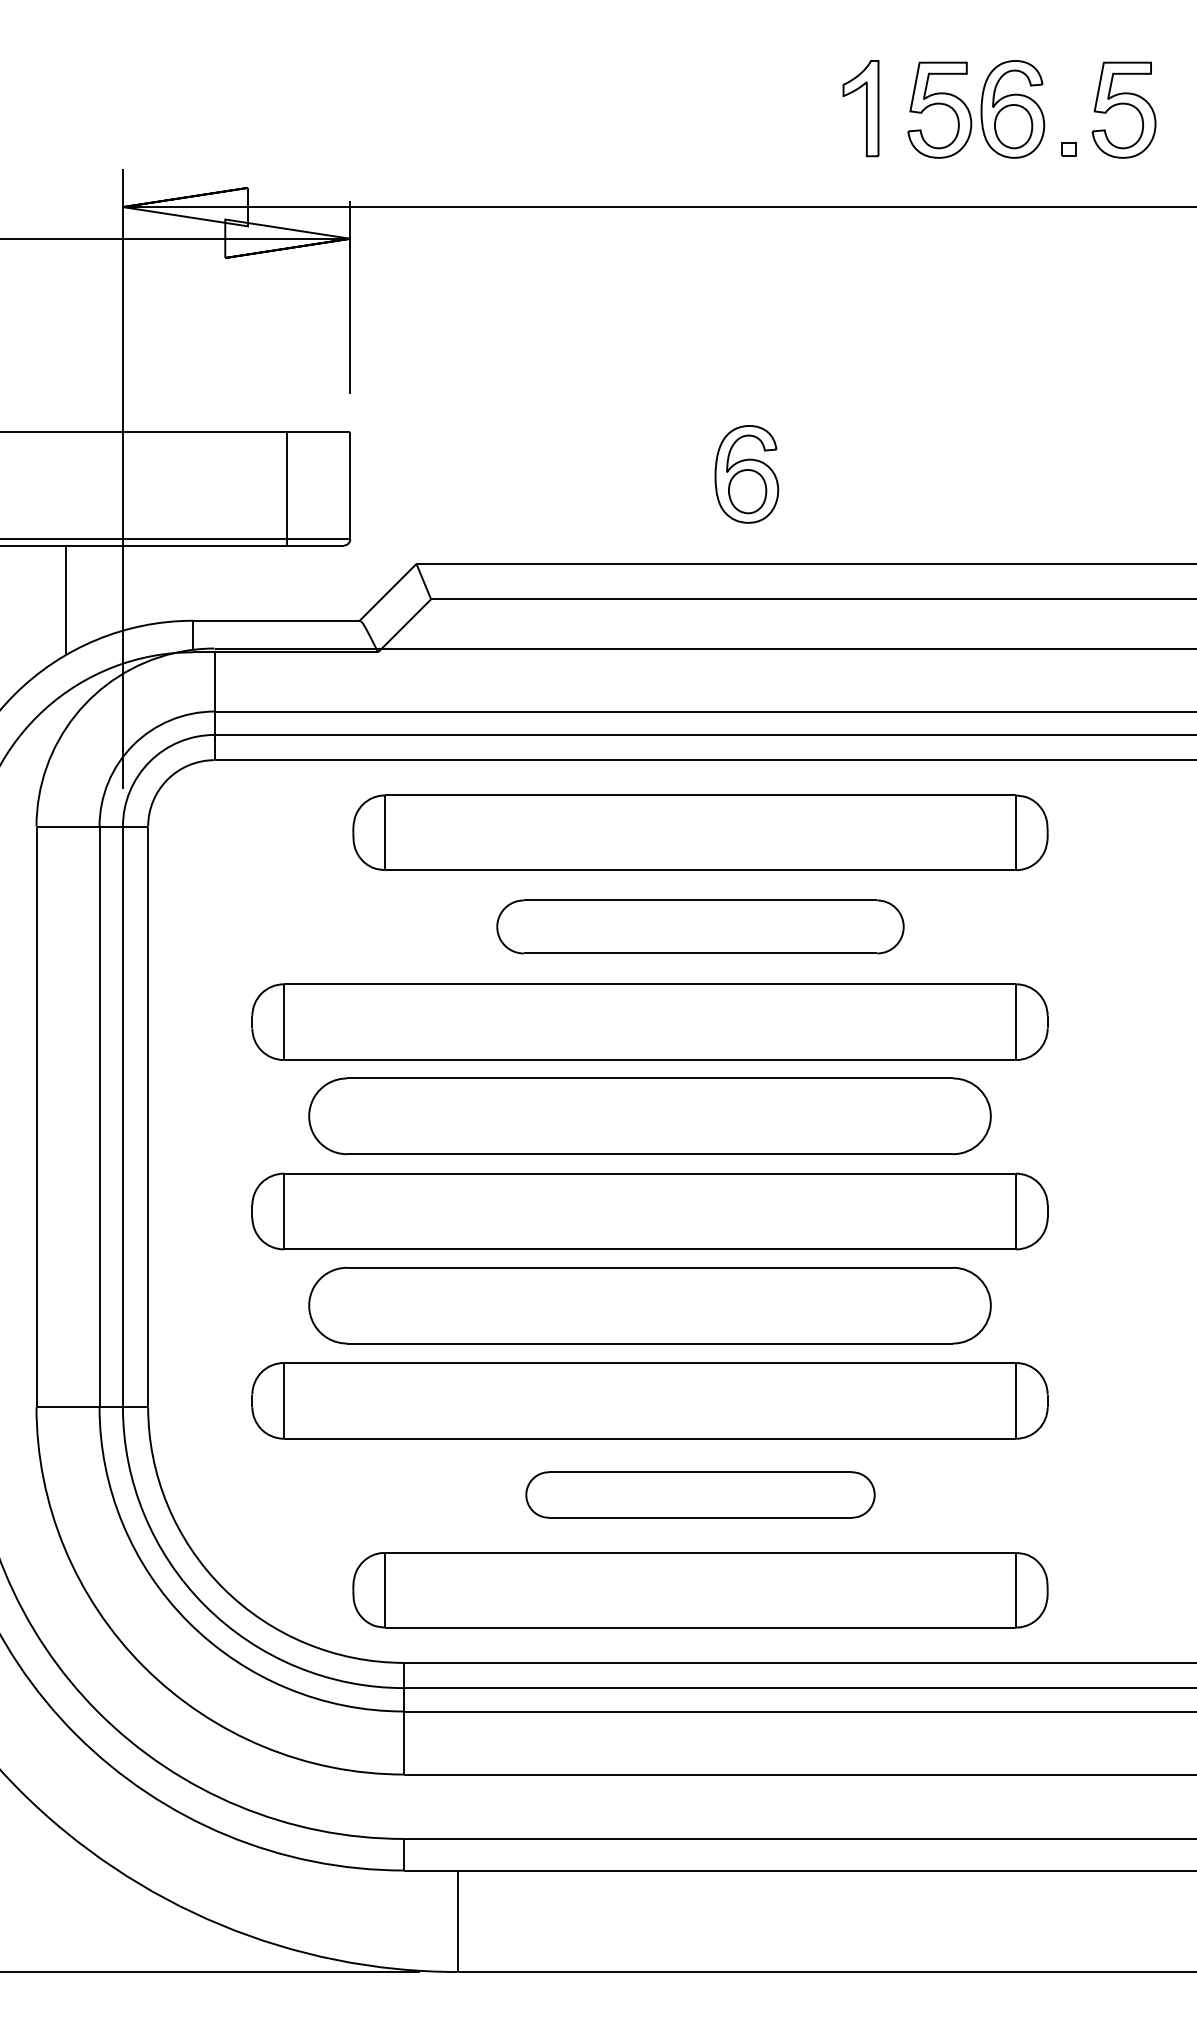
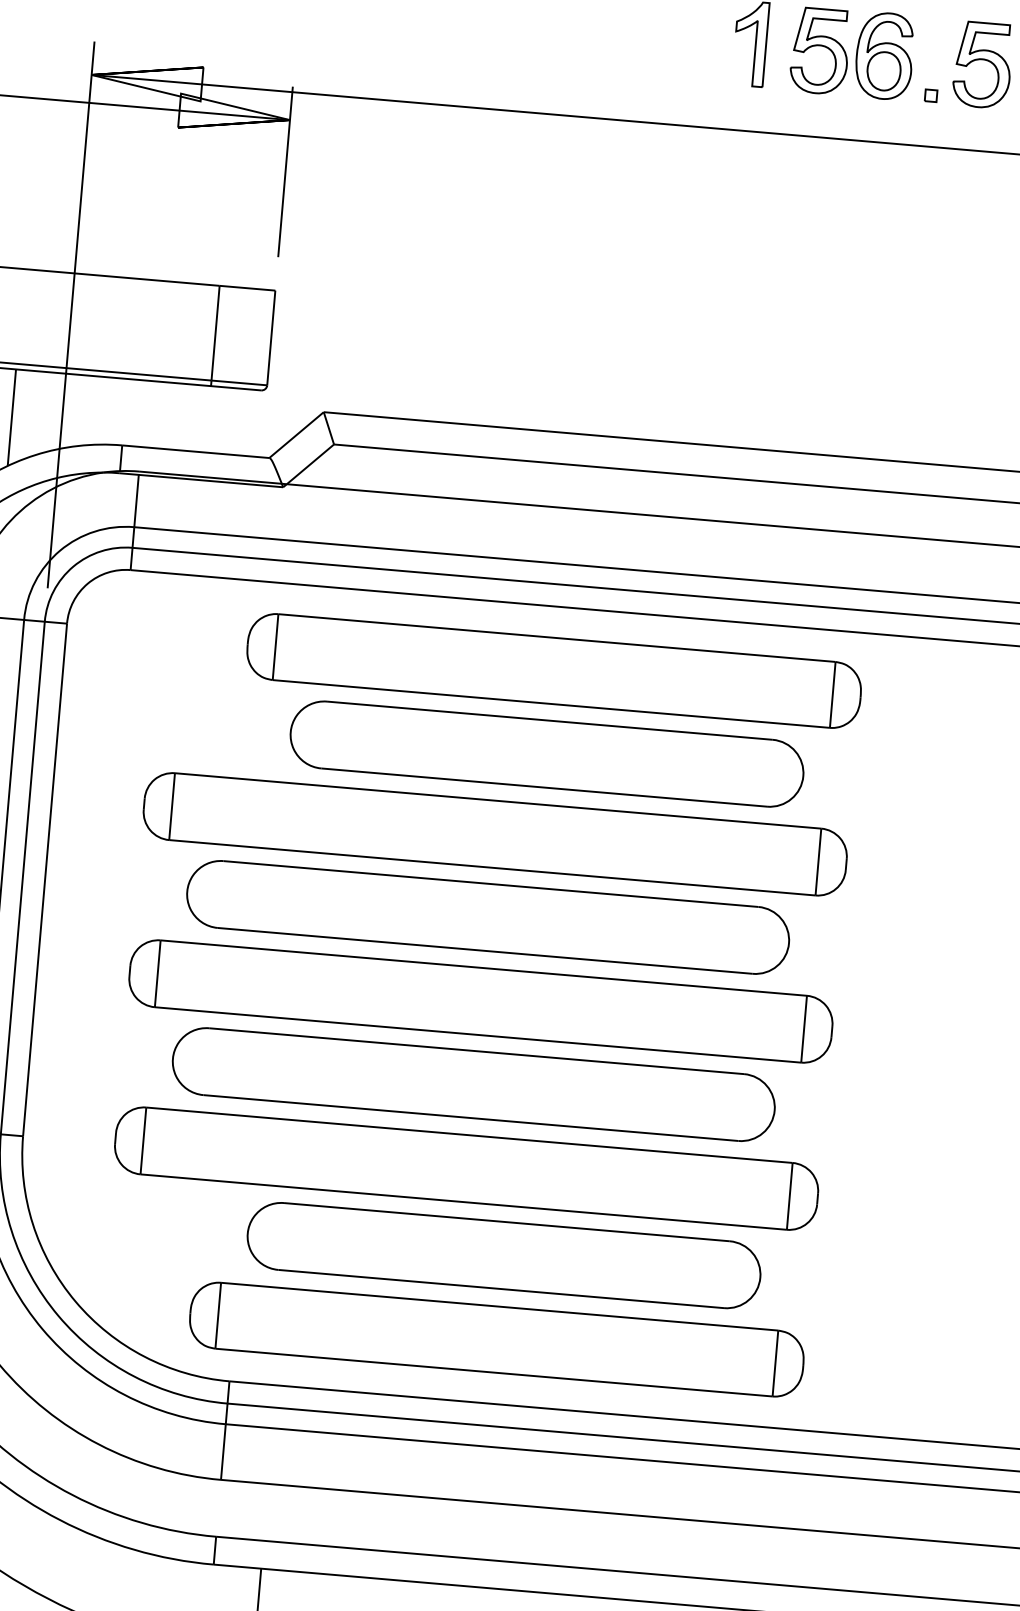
part: (746, 474) -> (621, 358), removed
part: (700, 926) -> (547, 753), size x1.43
part: (700, 1494) -> (504, 1255), size x1.67

